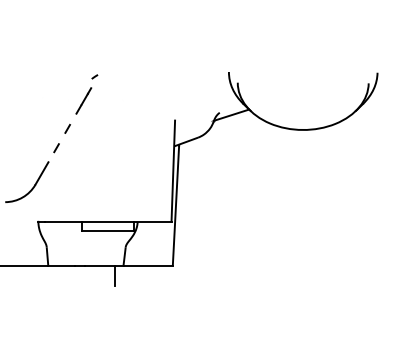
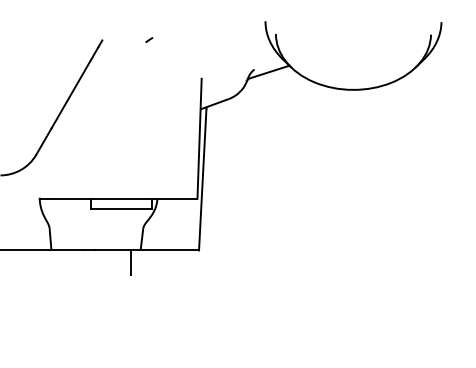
curve: (94, 76) -> (148, 39), moved
line: (64, 134) -> (70, 95), dashed -> solid

